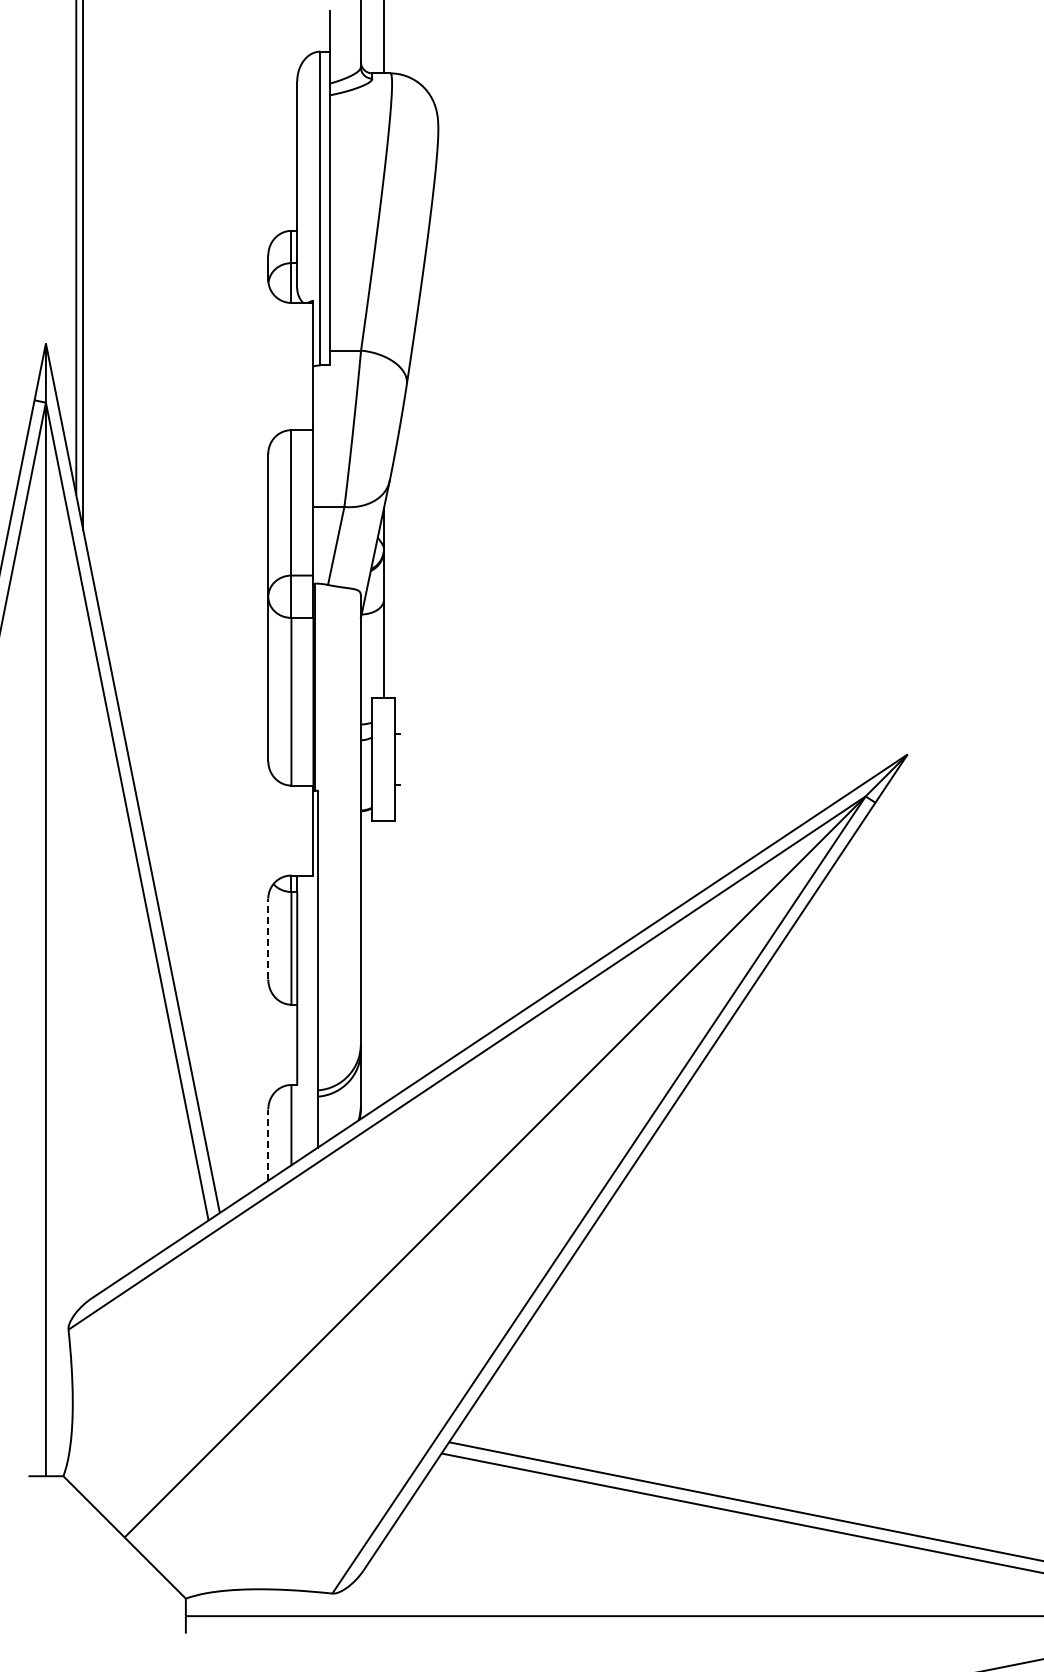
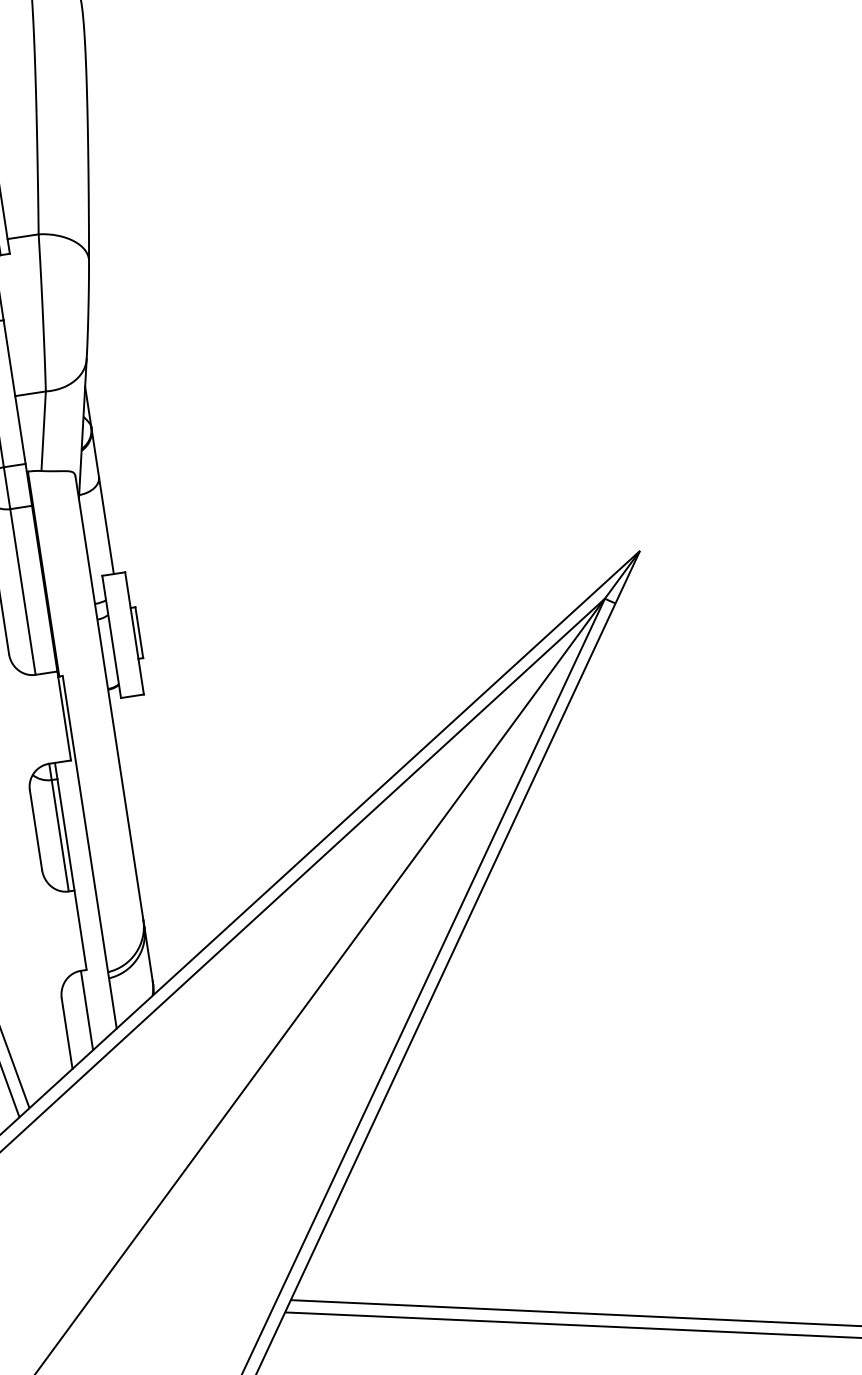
line: (400, 759) -> (139, 632), added
line: (268, 938) -> (36, 829), dashed -> solid
line: (268, 1145) -> (67, 1034), dashed -> solid

